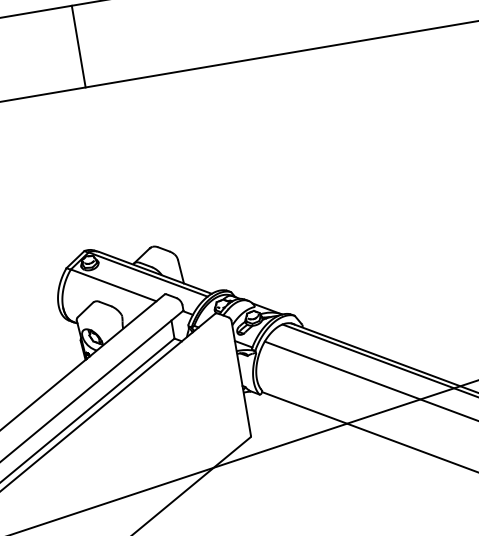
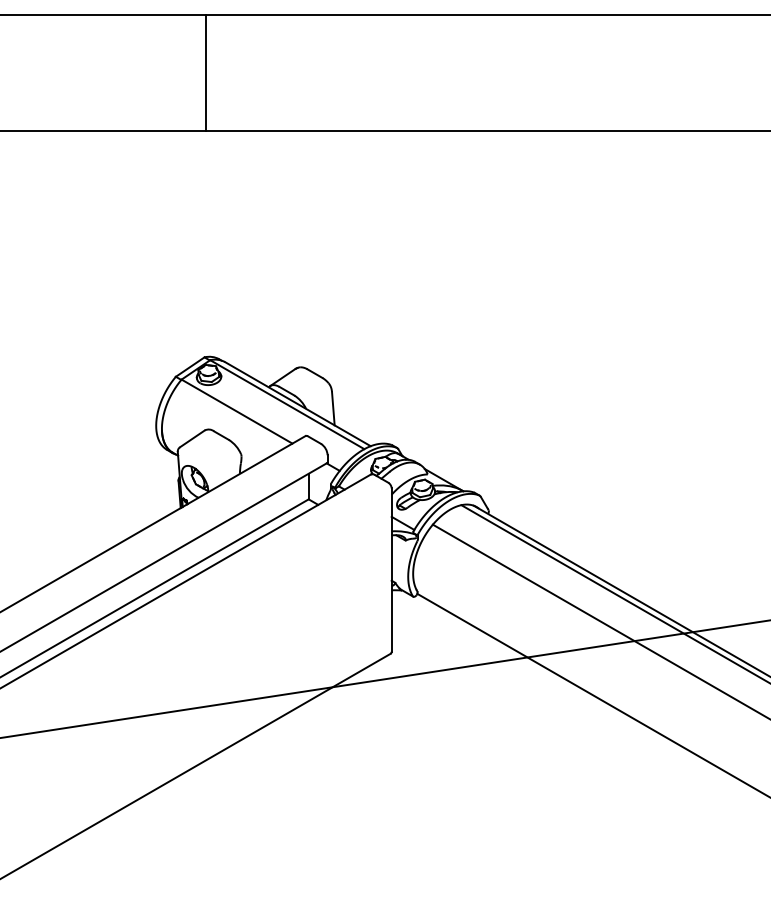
line: (78, 46) -> (205, 73), moved

